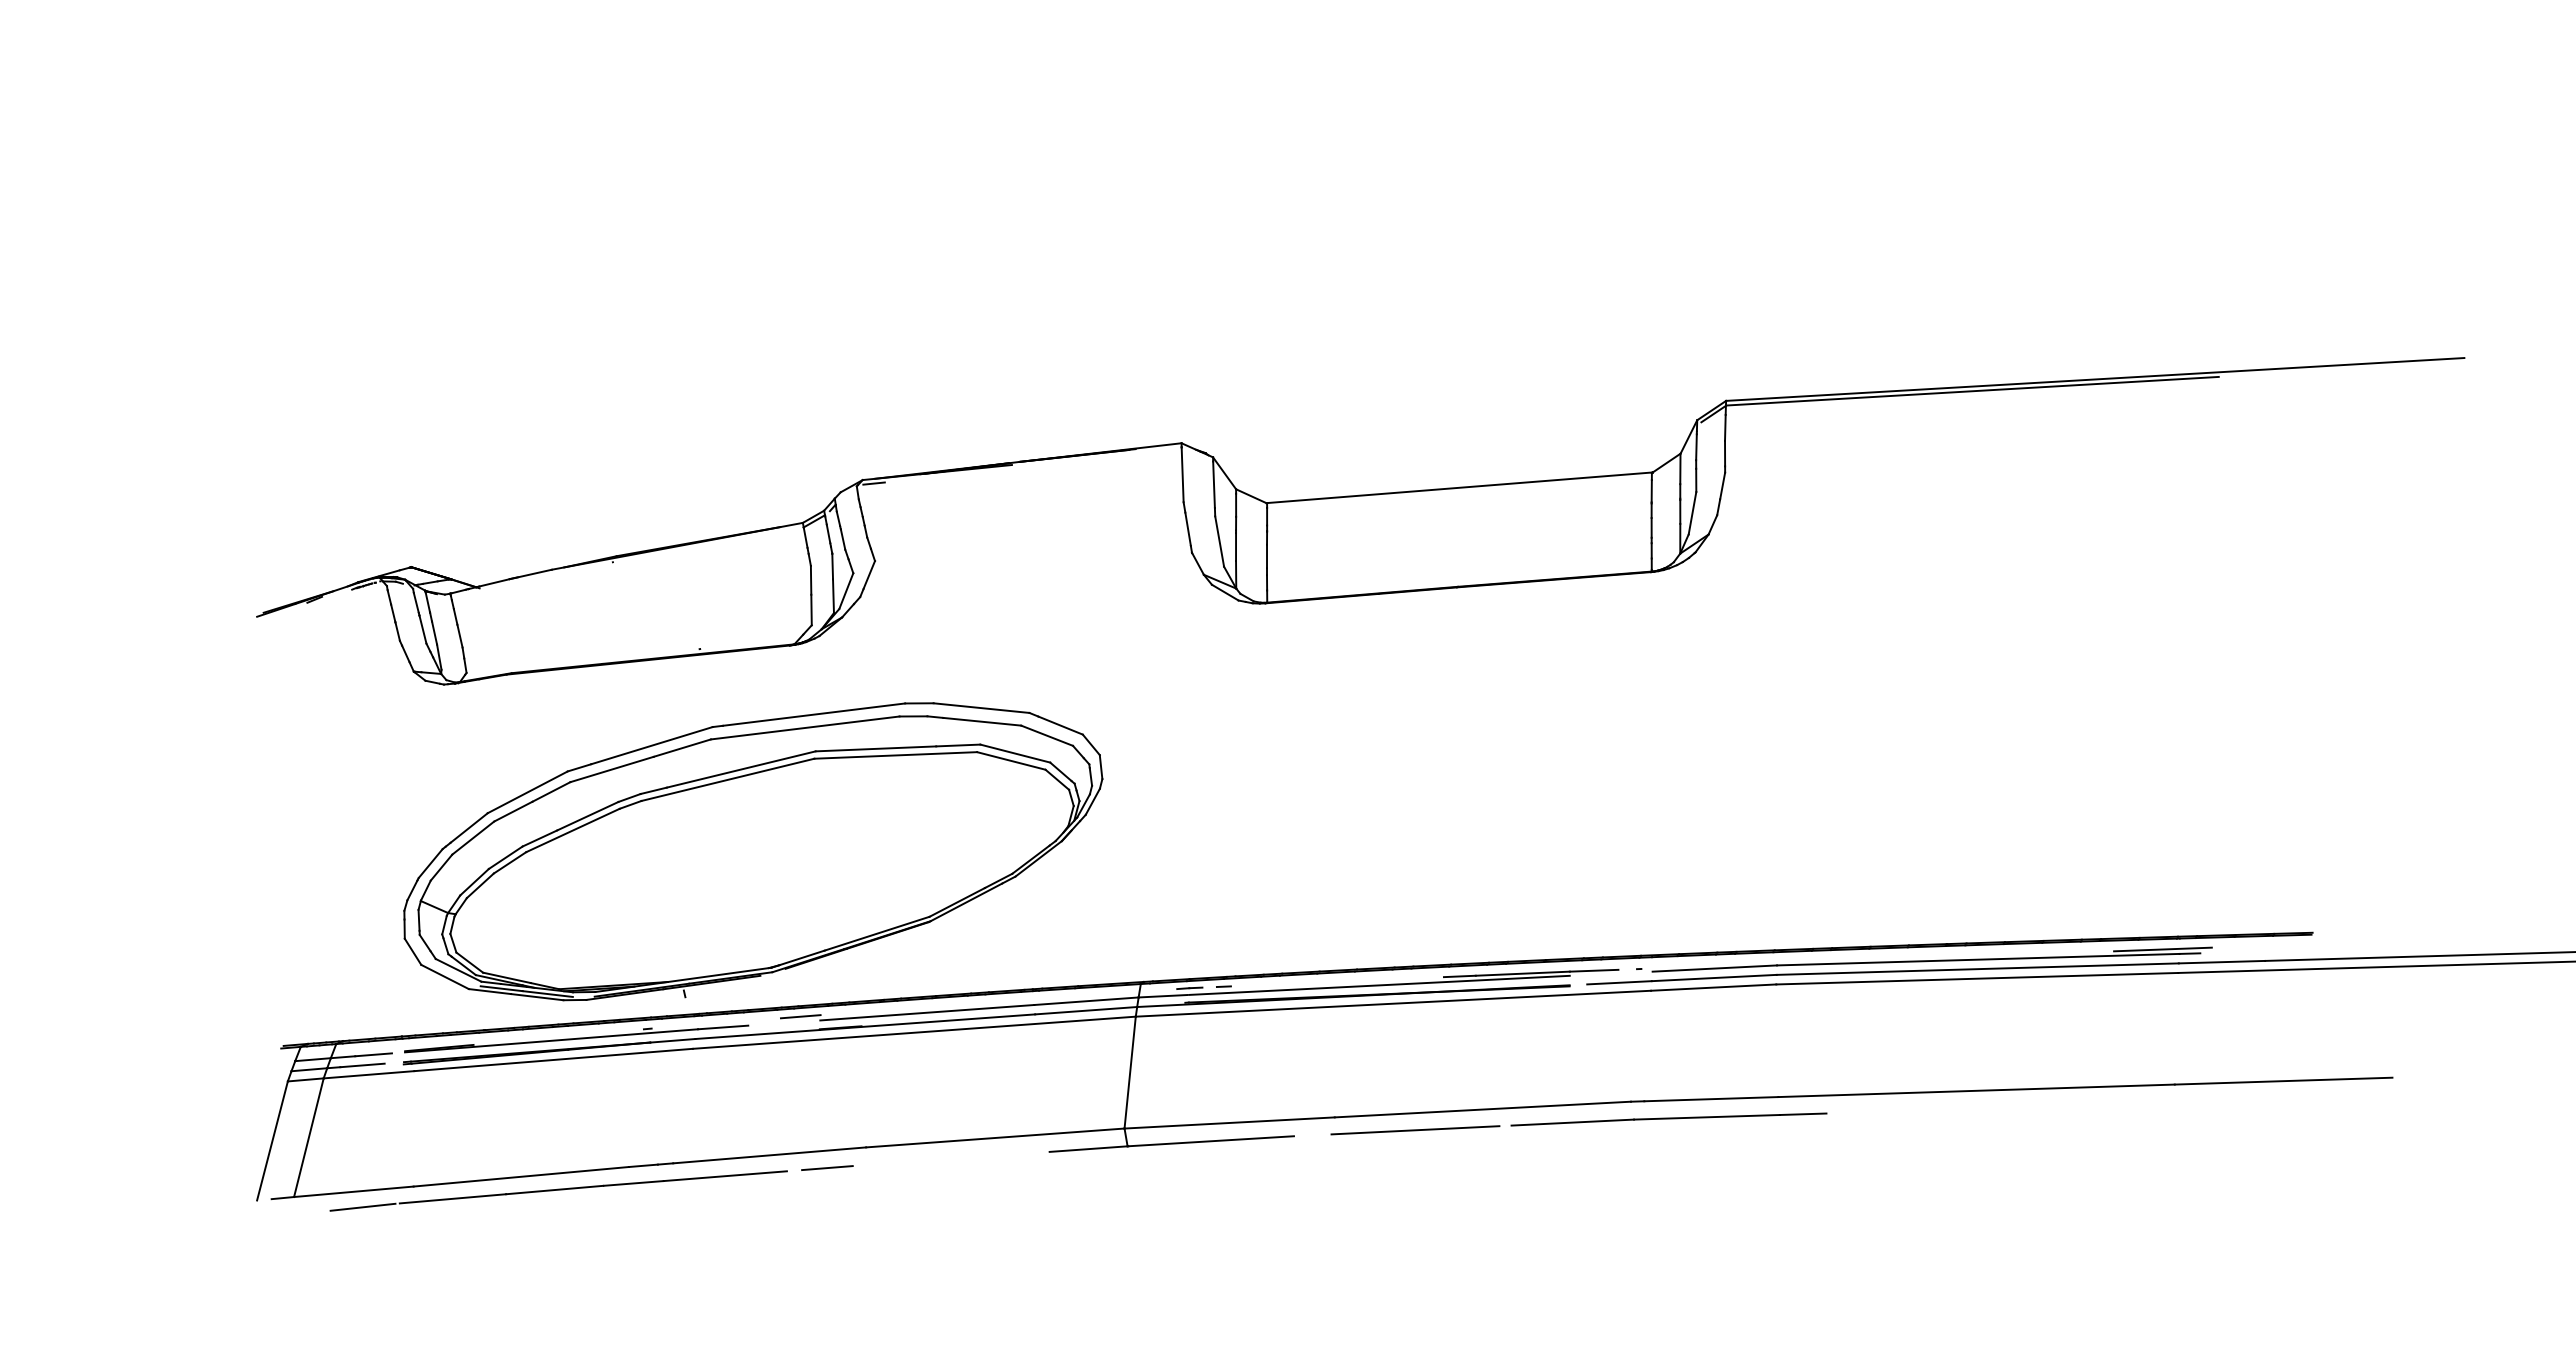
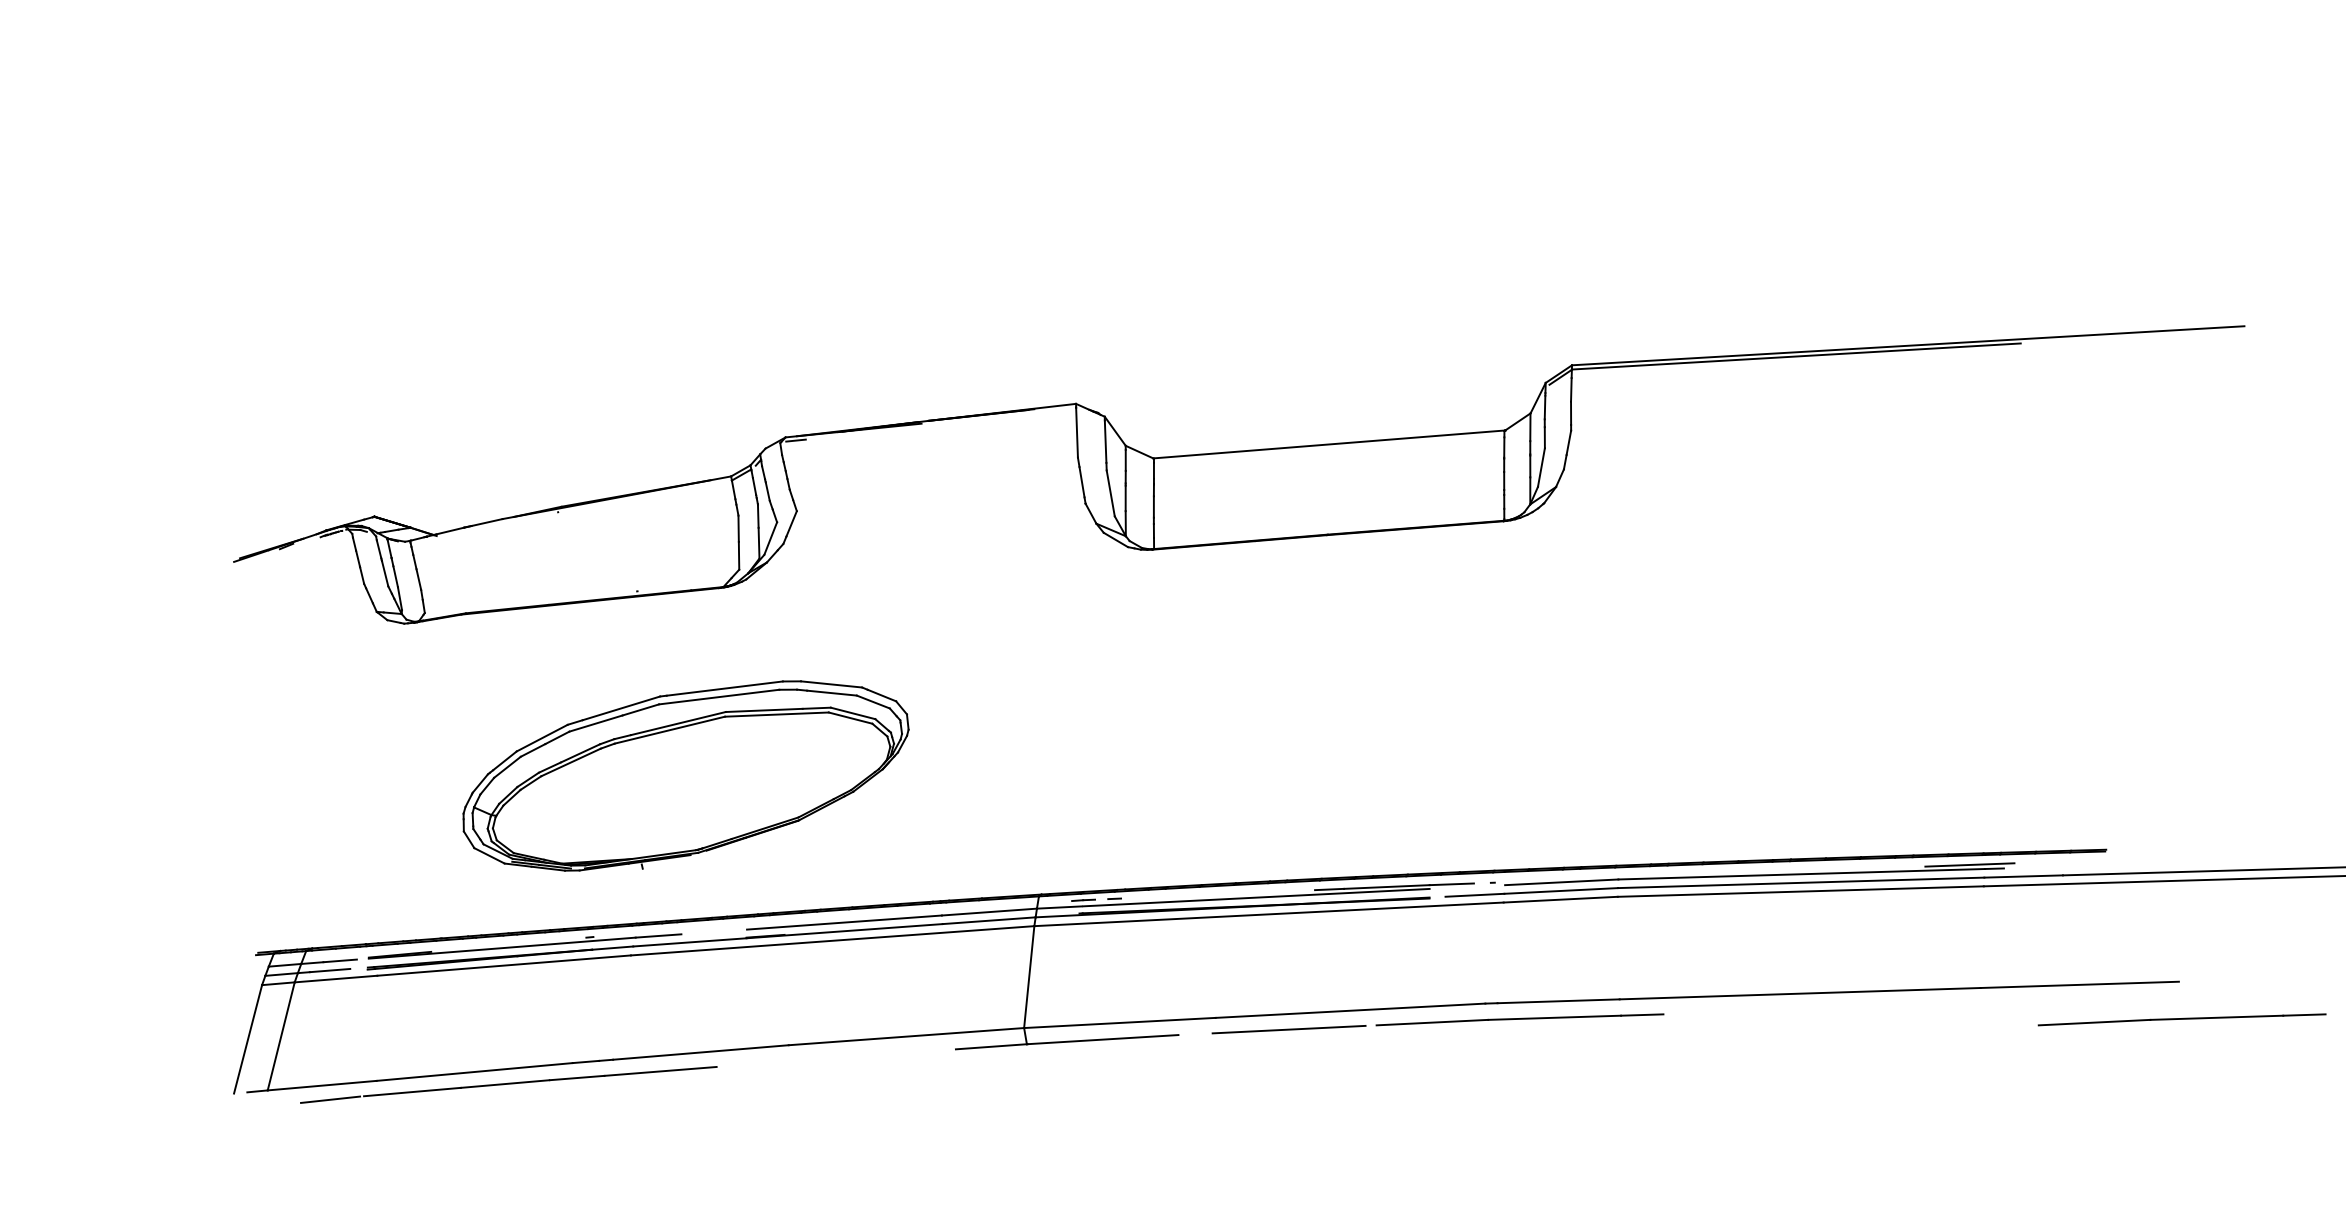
part: (753, 851) -> (686, 775), size x0.7
line: (800, 1016) -> (728, 925), removed
part: (2395, 1119) -> (2181, 1019), added
line: (827, 1168) -> (753, 1064), removed

